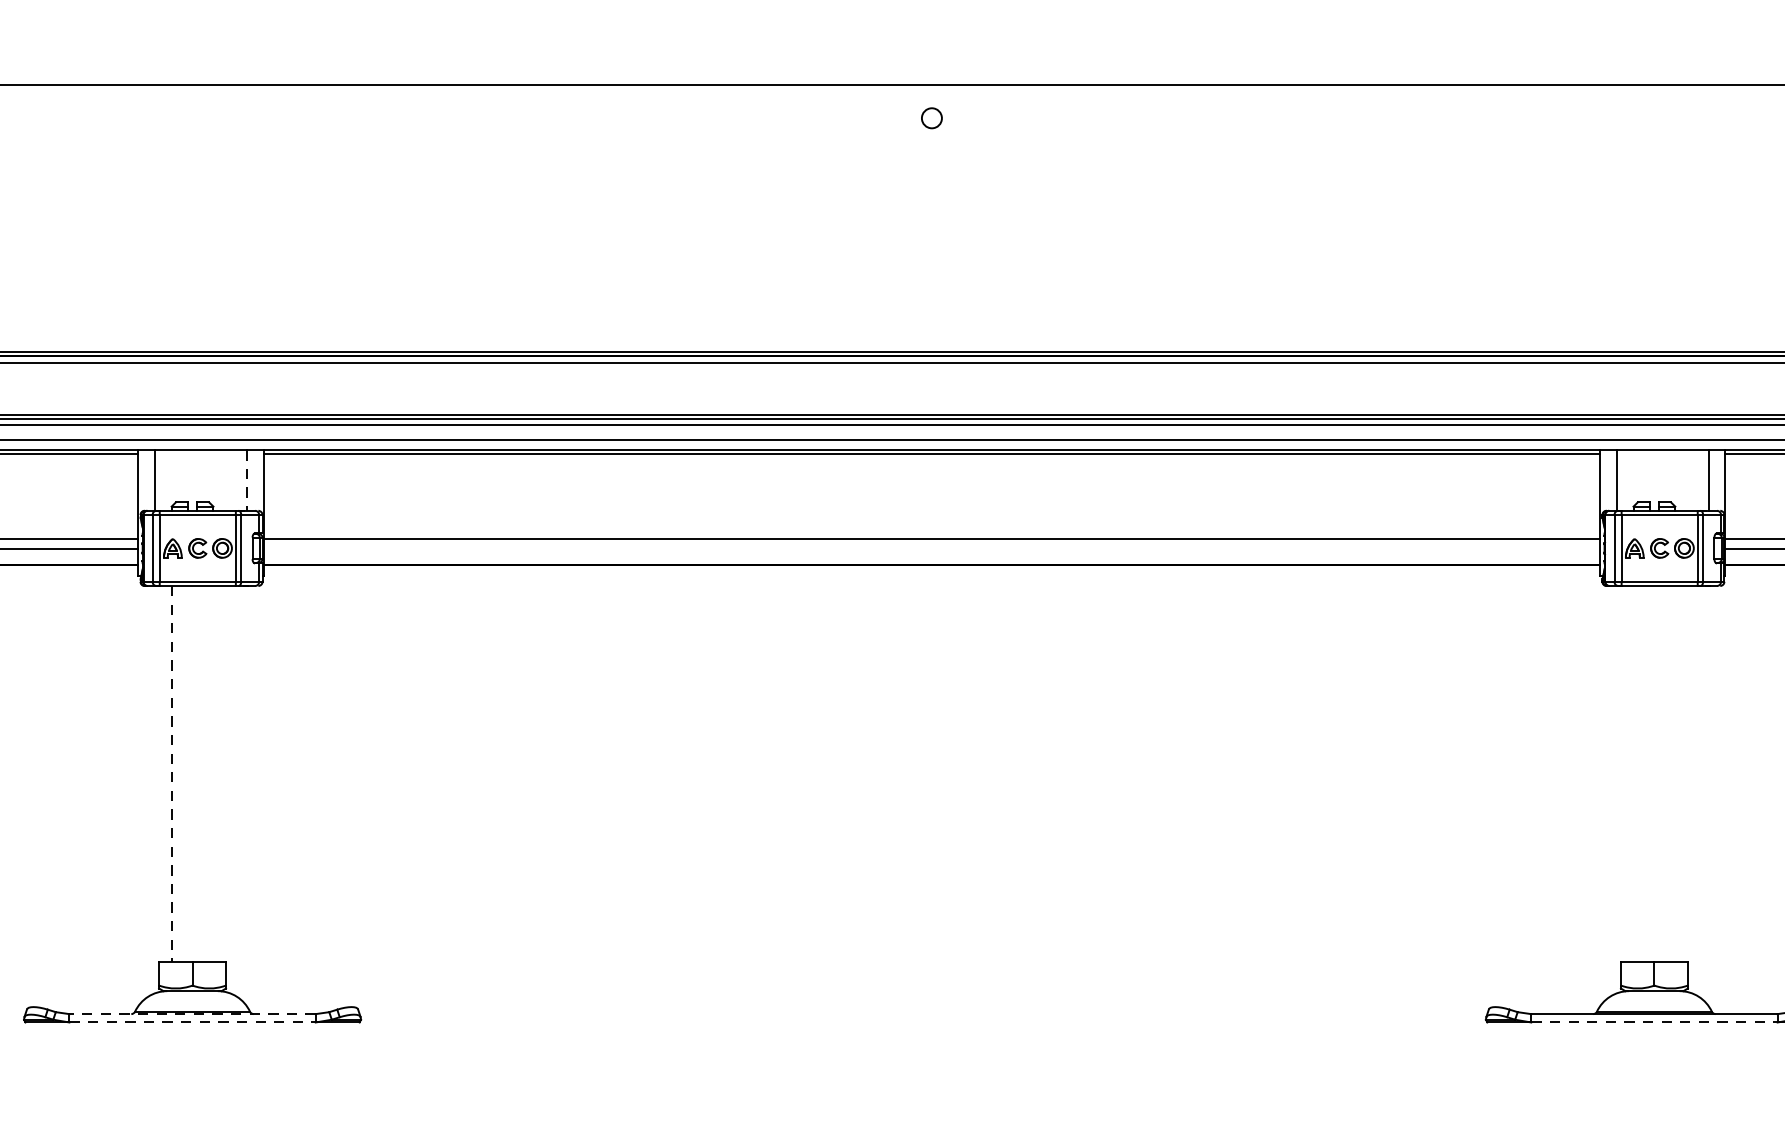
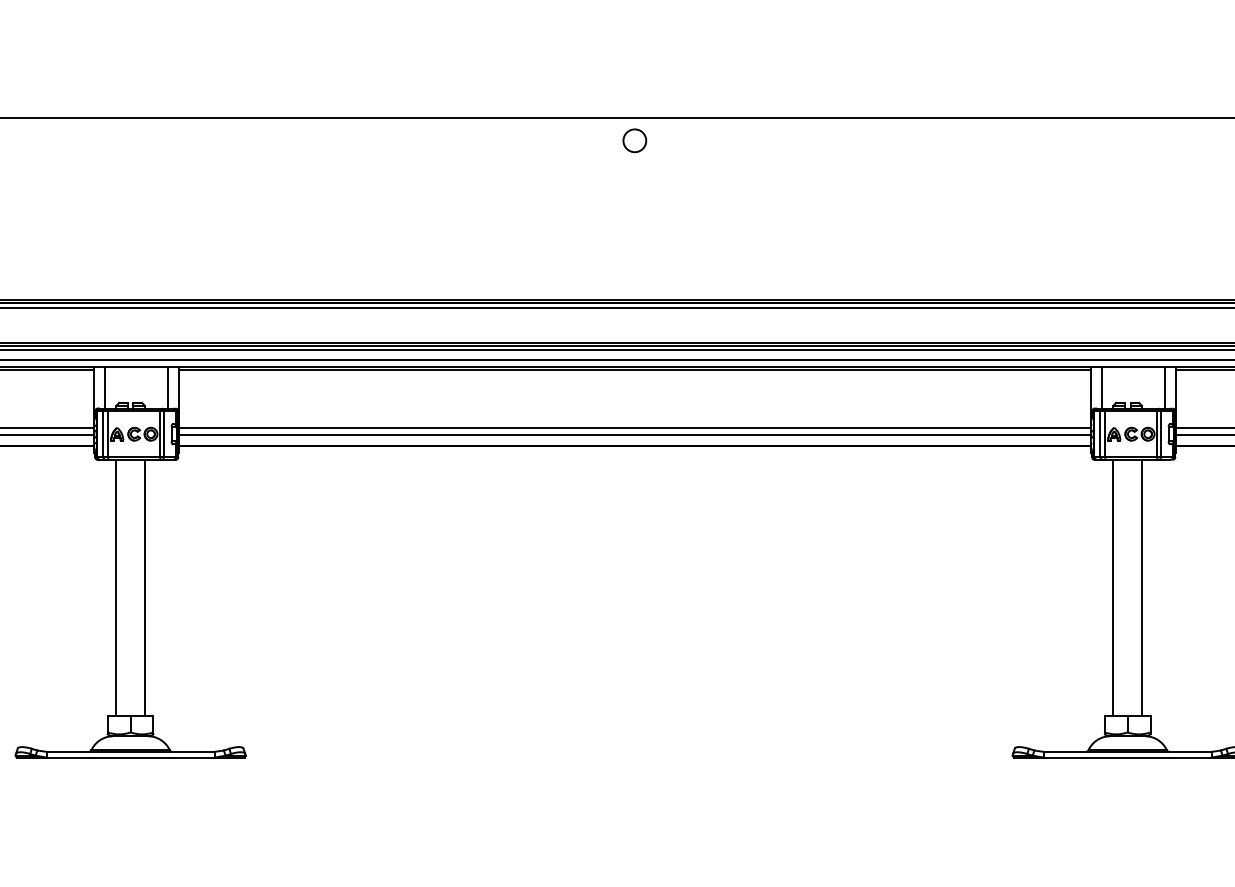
circle: (931, 117) -> (634, 140), size x1.67
line: (246, 479) -> (167, 387), dashed -> solid
line: (931, 548) -> (634, 434), added
line: (212, 773) -> (144, 587), added
line: (1633, 773) -> (1113, 587), added
line: (1674, 773) -> (1141, 587), added
line: (171, 774) -> (116, 588), dashed -> solid
line: (192, 1013) -> (130, 751), dashed -> solid
line: (193, 1022) -> (131, 757), dashed -> solid
line: (1655, 1022) -> (1128, 757), dashed -> solid

